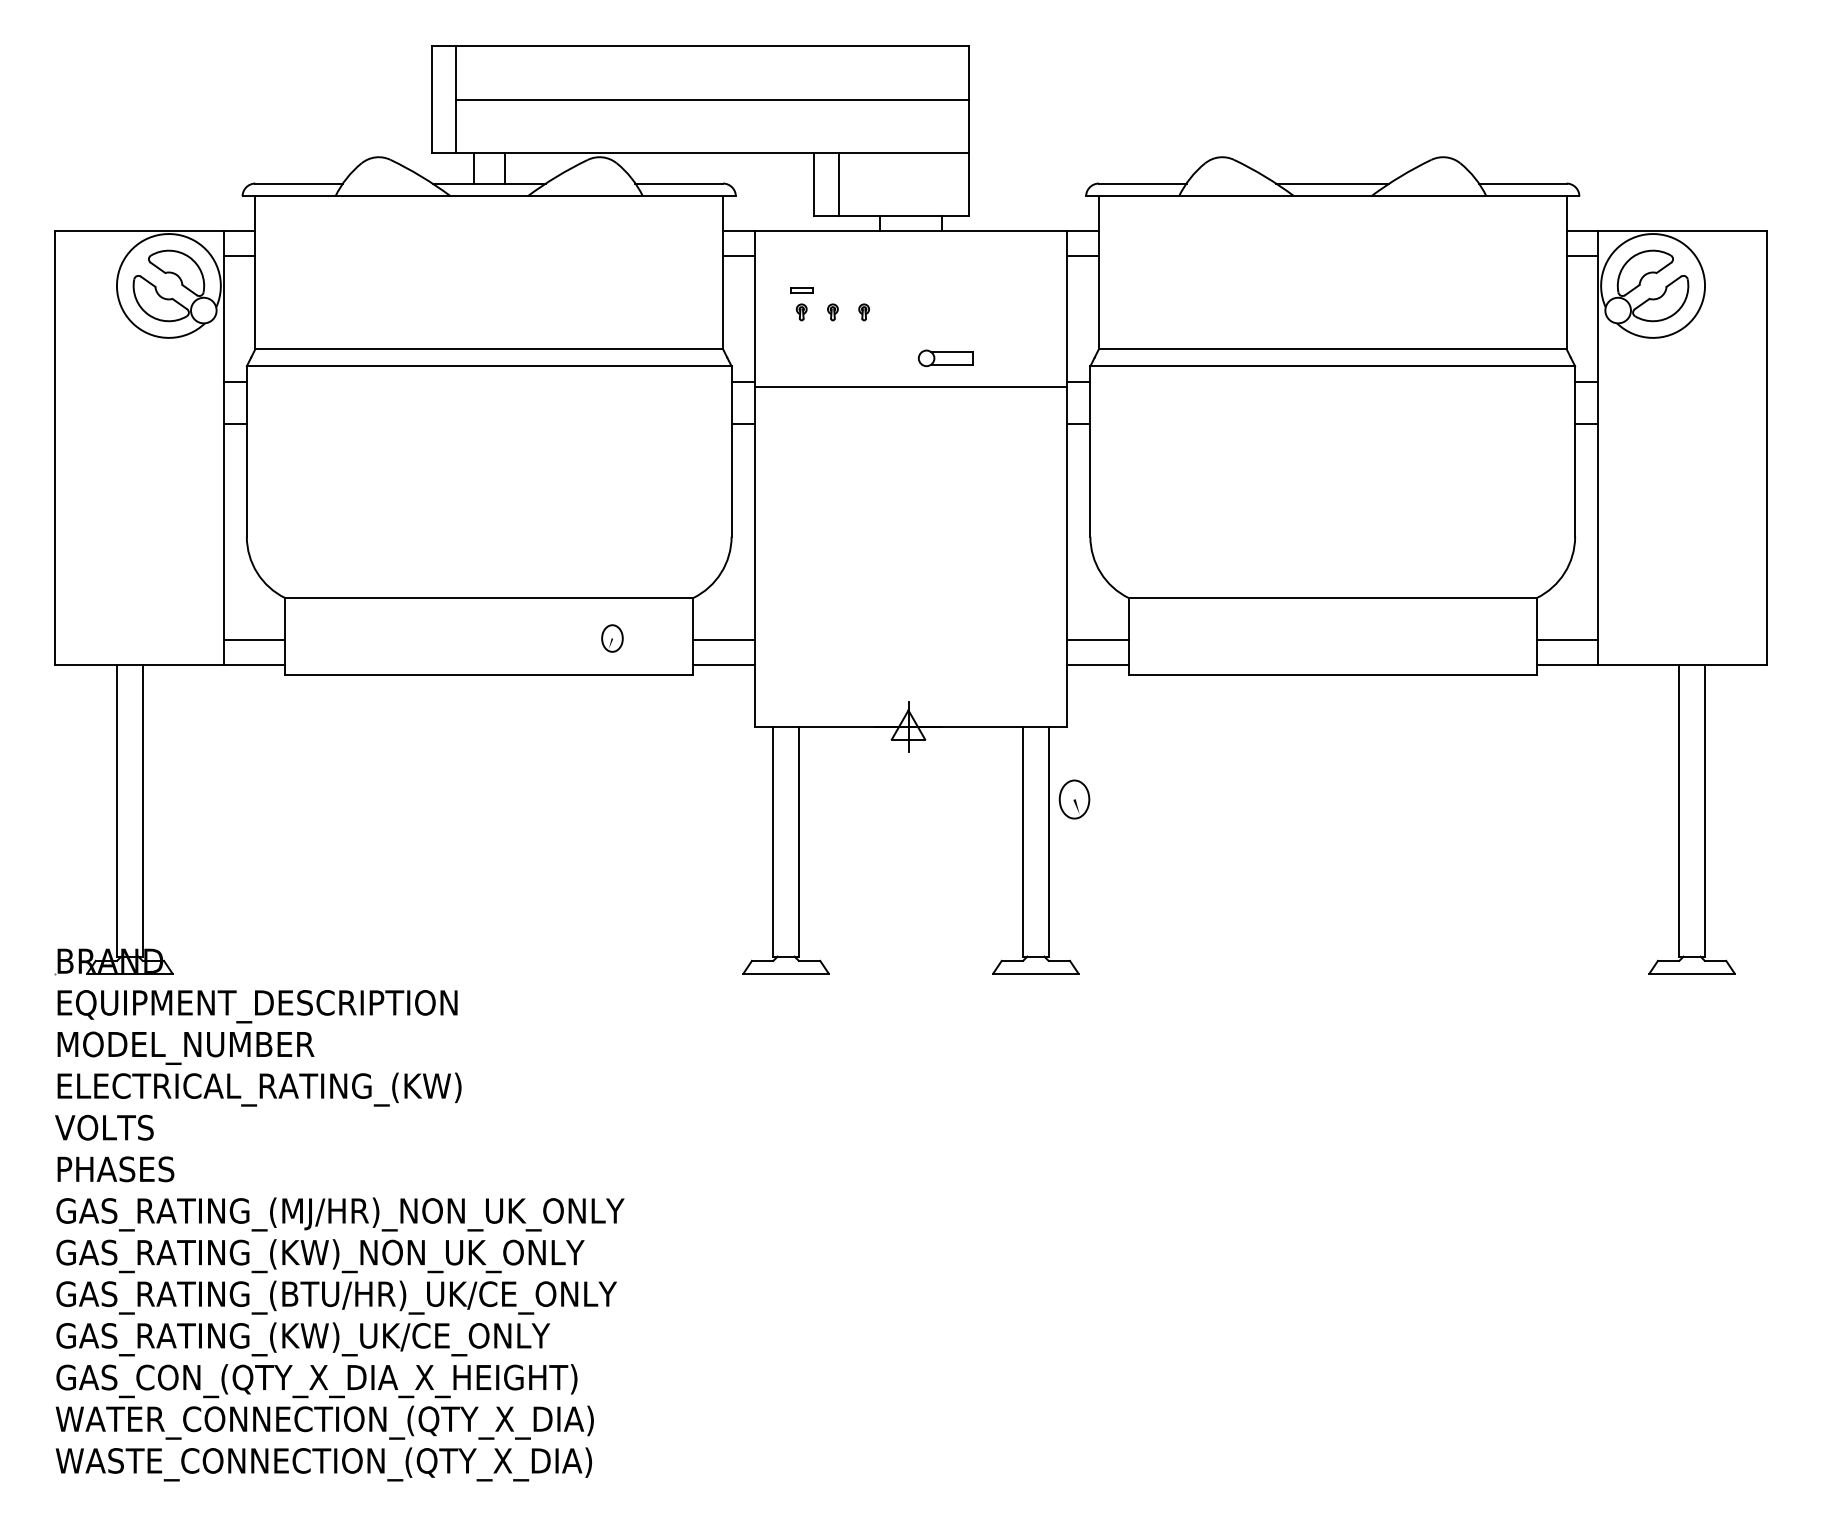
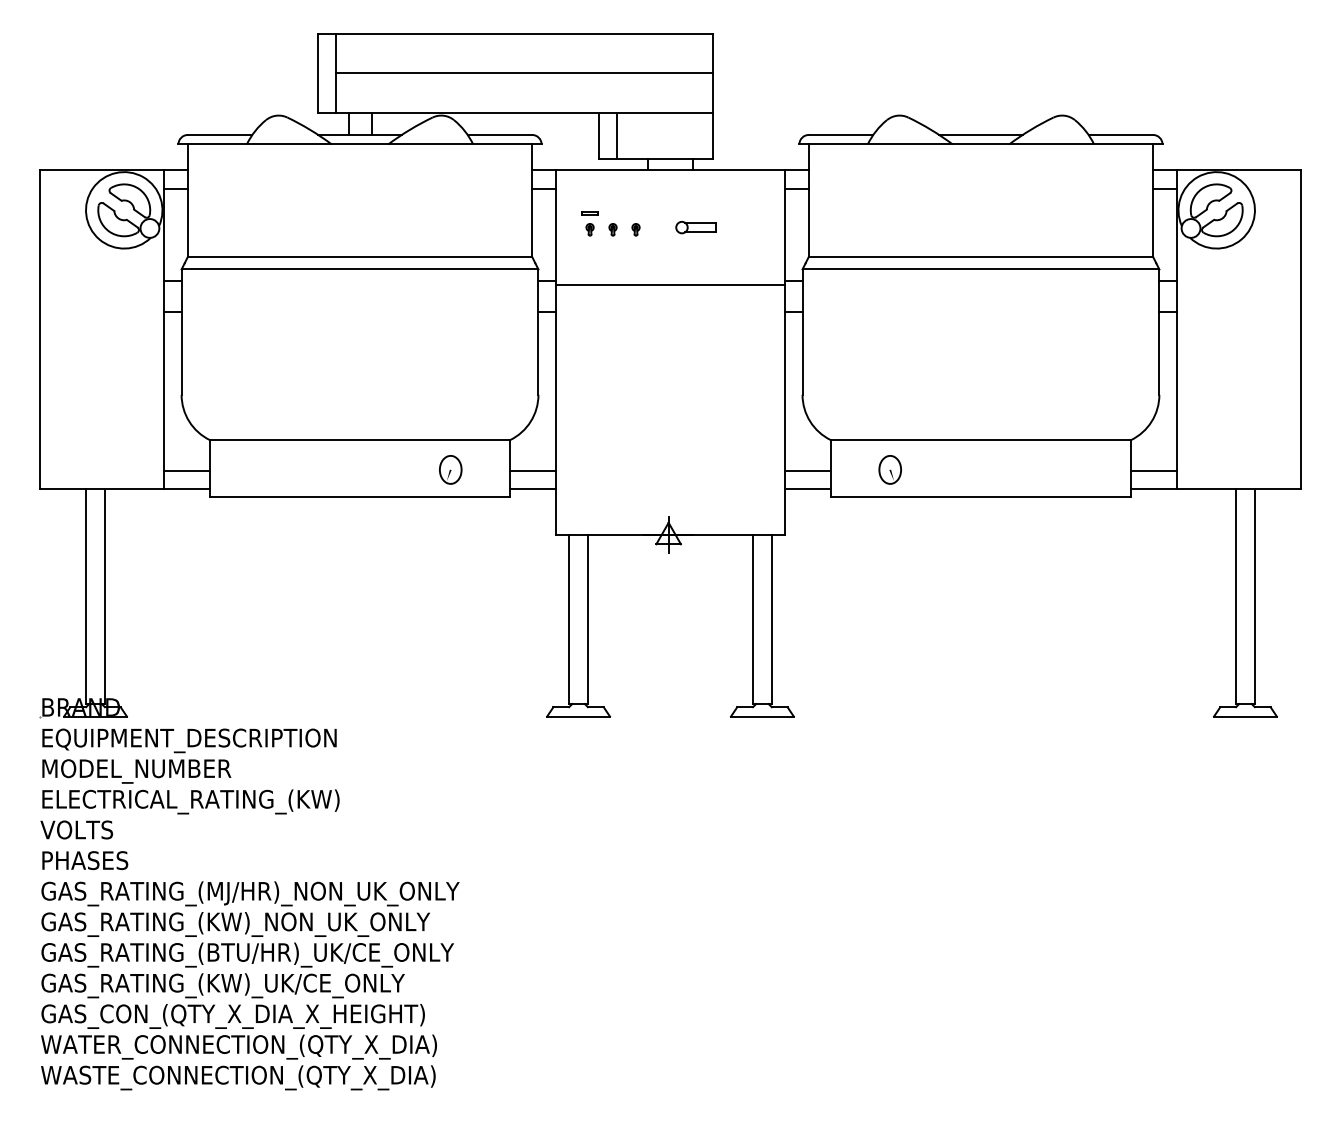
part: (945, 358) -> (695, 227), moved
part: (612, 638) -> (450, 469), size x1.43
part: (1074, 799) -> (890, 469), moved

